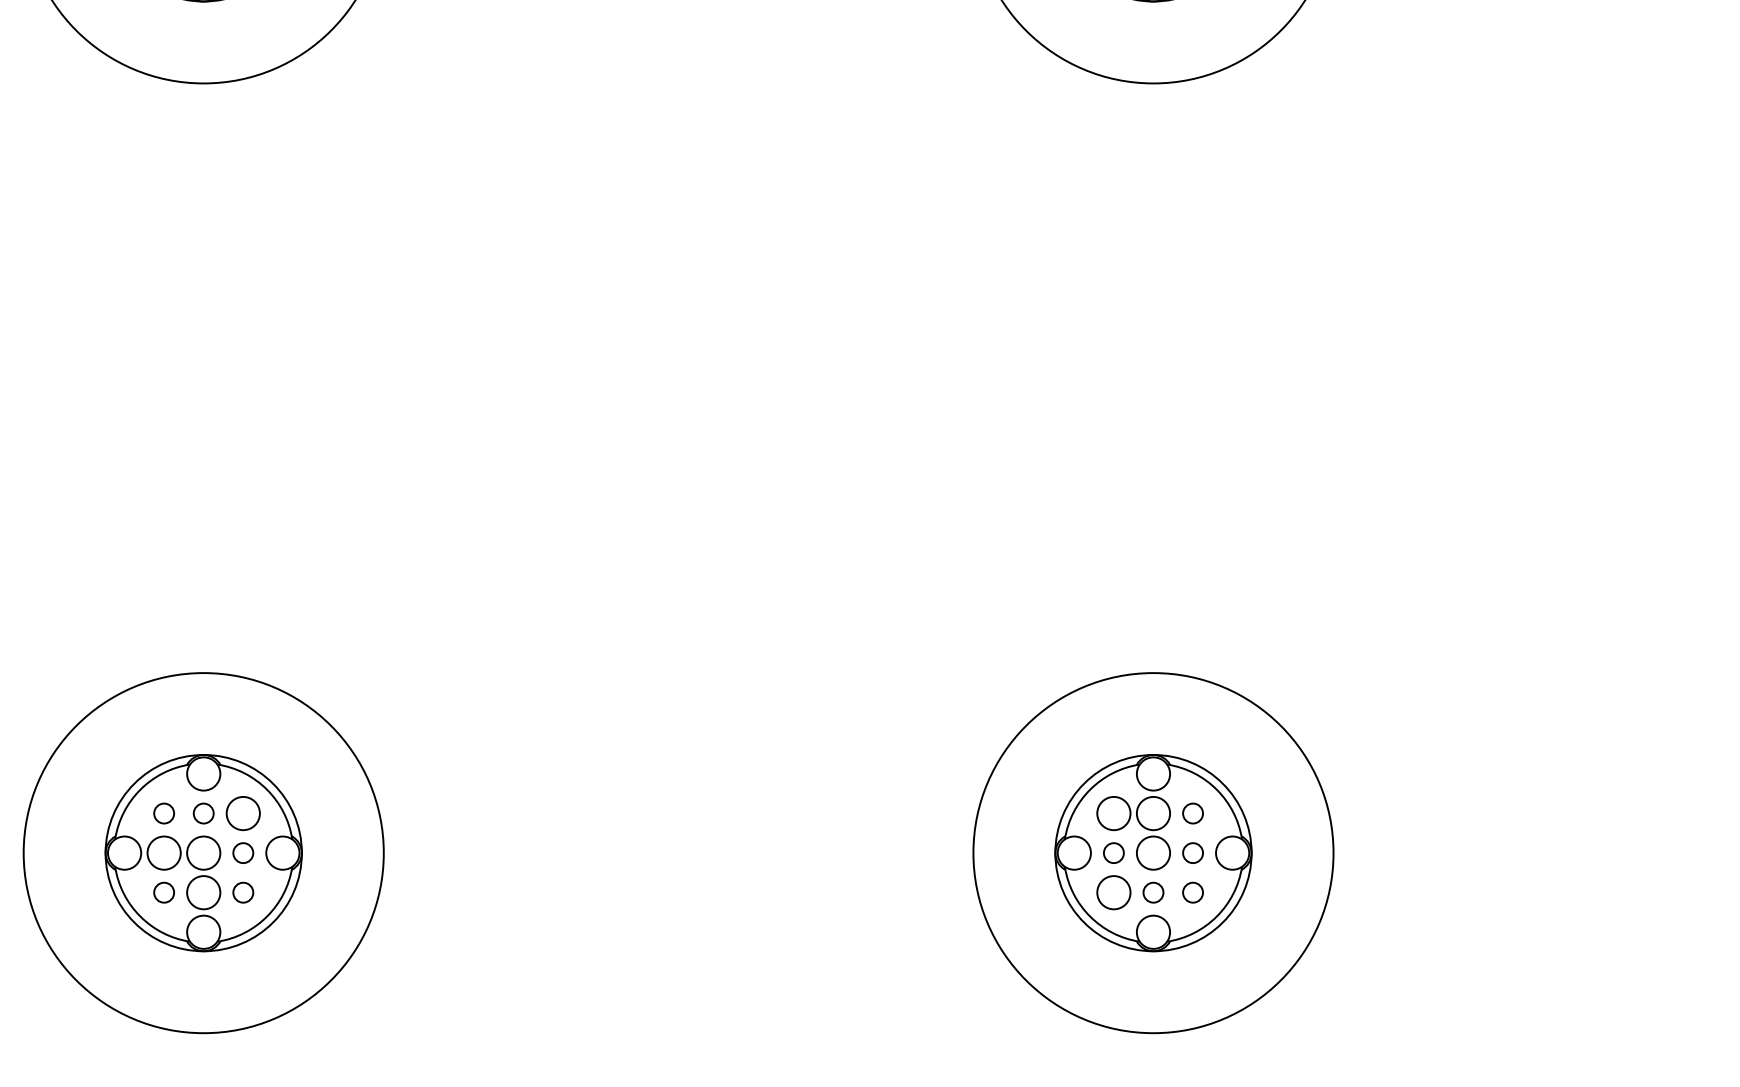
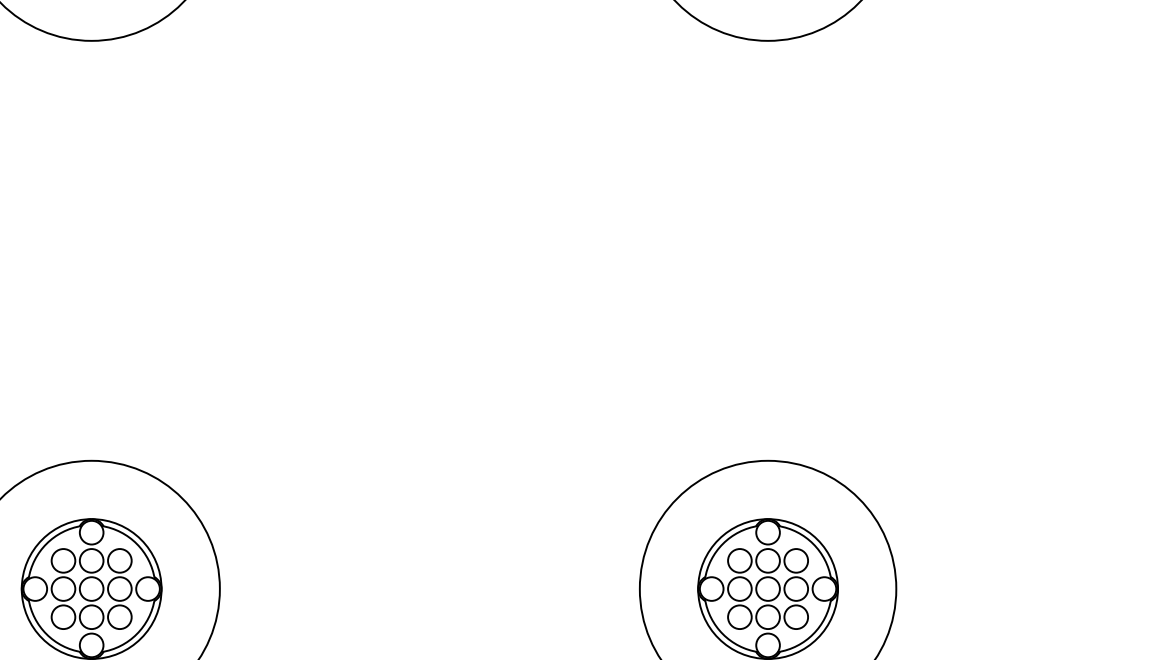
circle: (163, 813) -> (63, 560), size x1.67
circle: (203, 813) -> (91, 560), size x1.67
circle: (1192, 813) -> (795, 560), size x1.67
circle: (242, 852) -> (119, 588), size x1.67
circle: (1113, 852) -> (739, 588), size x1.67
circle: (1192, 852) -> (795, 588), size x1.67
circle: (163, 892) -> (63, 617), size x1.67
circle: (242, 892) -> (119, 617), size x1.67
circle: (1153, 892) -> (768, 617), size x1.67
circle: (1192, 892) -> (795, 617), size x1.67

